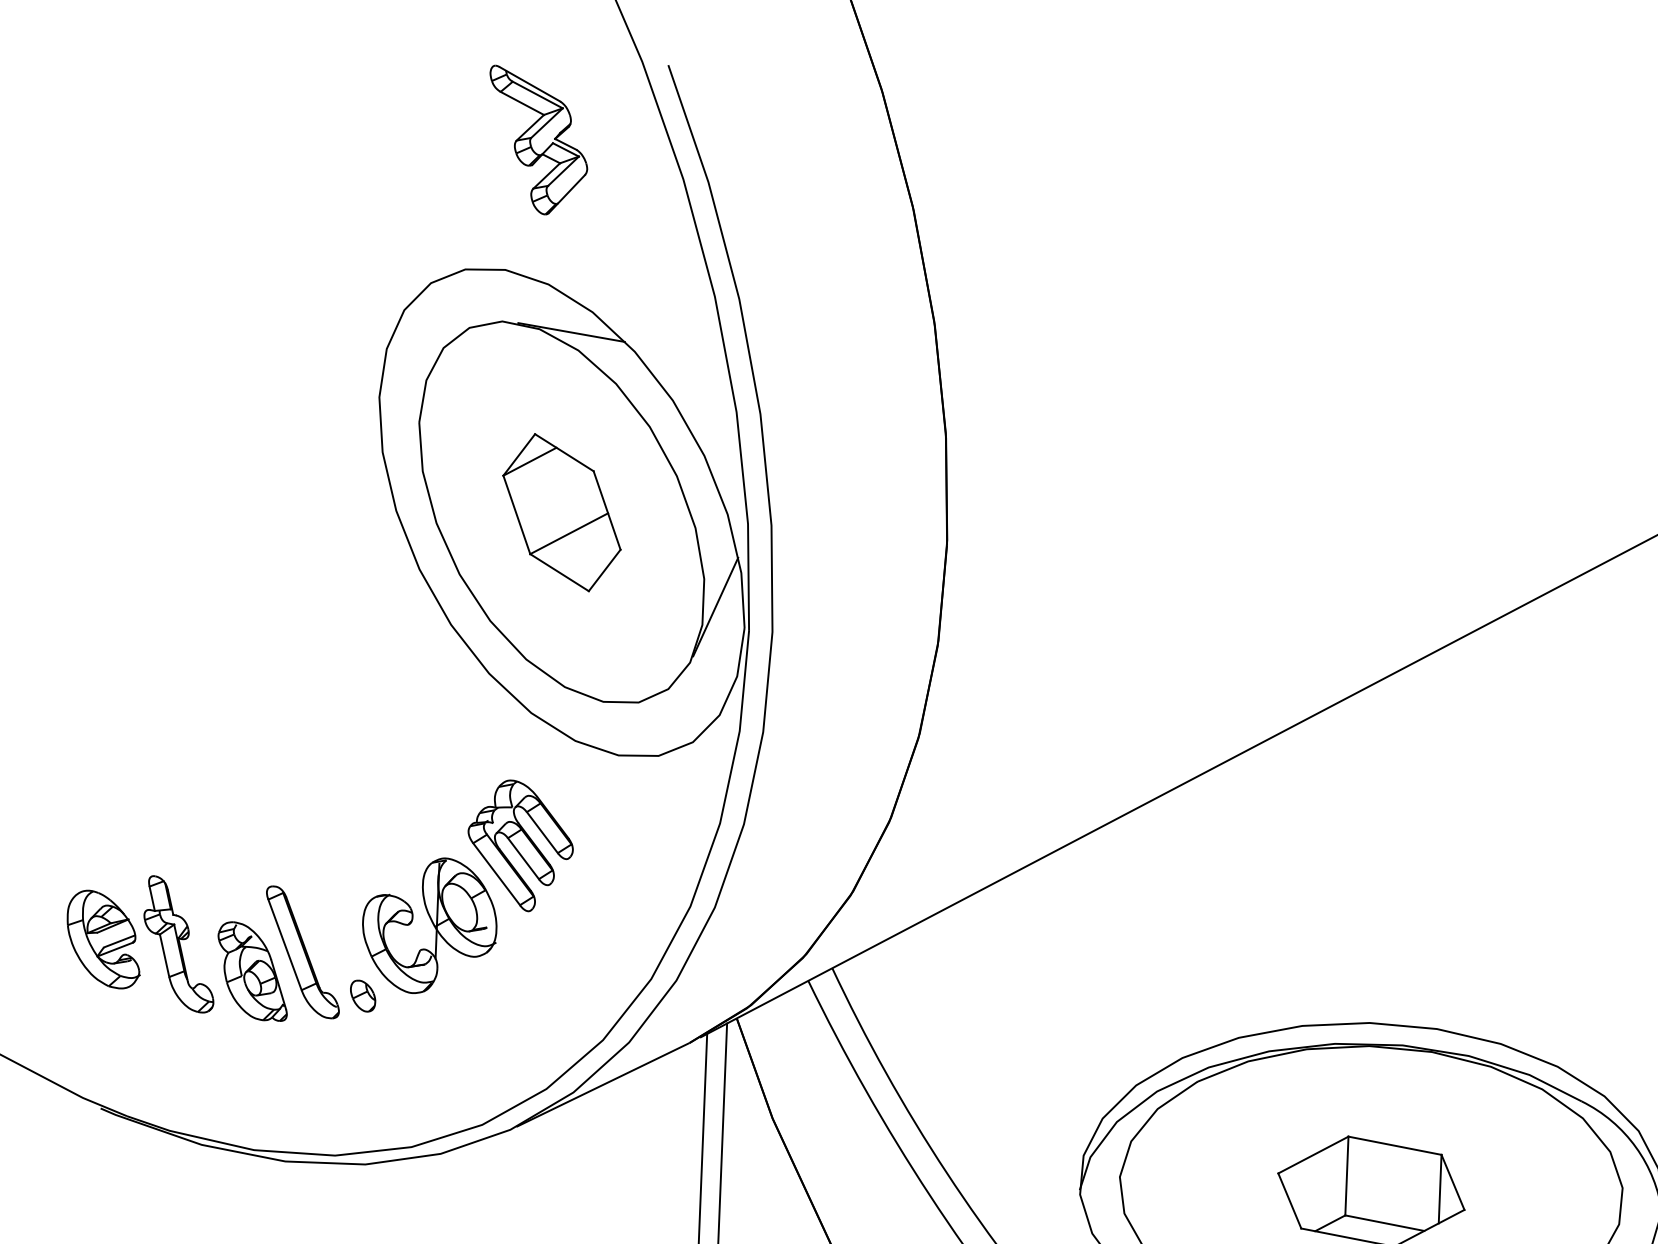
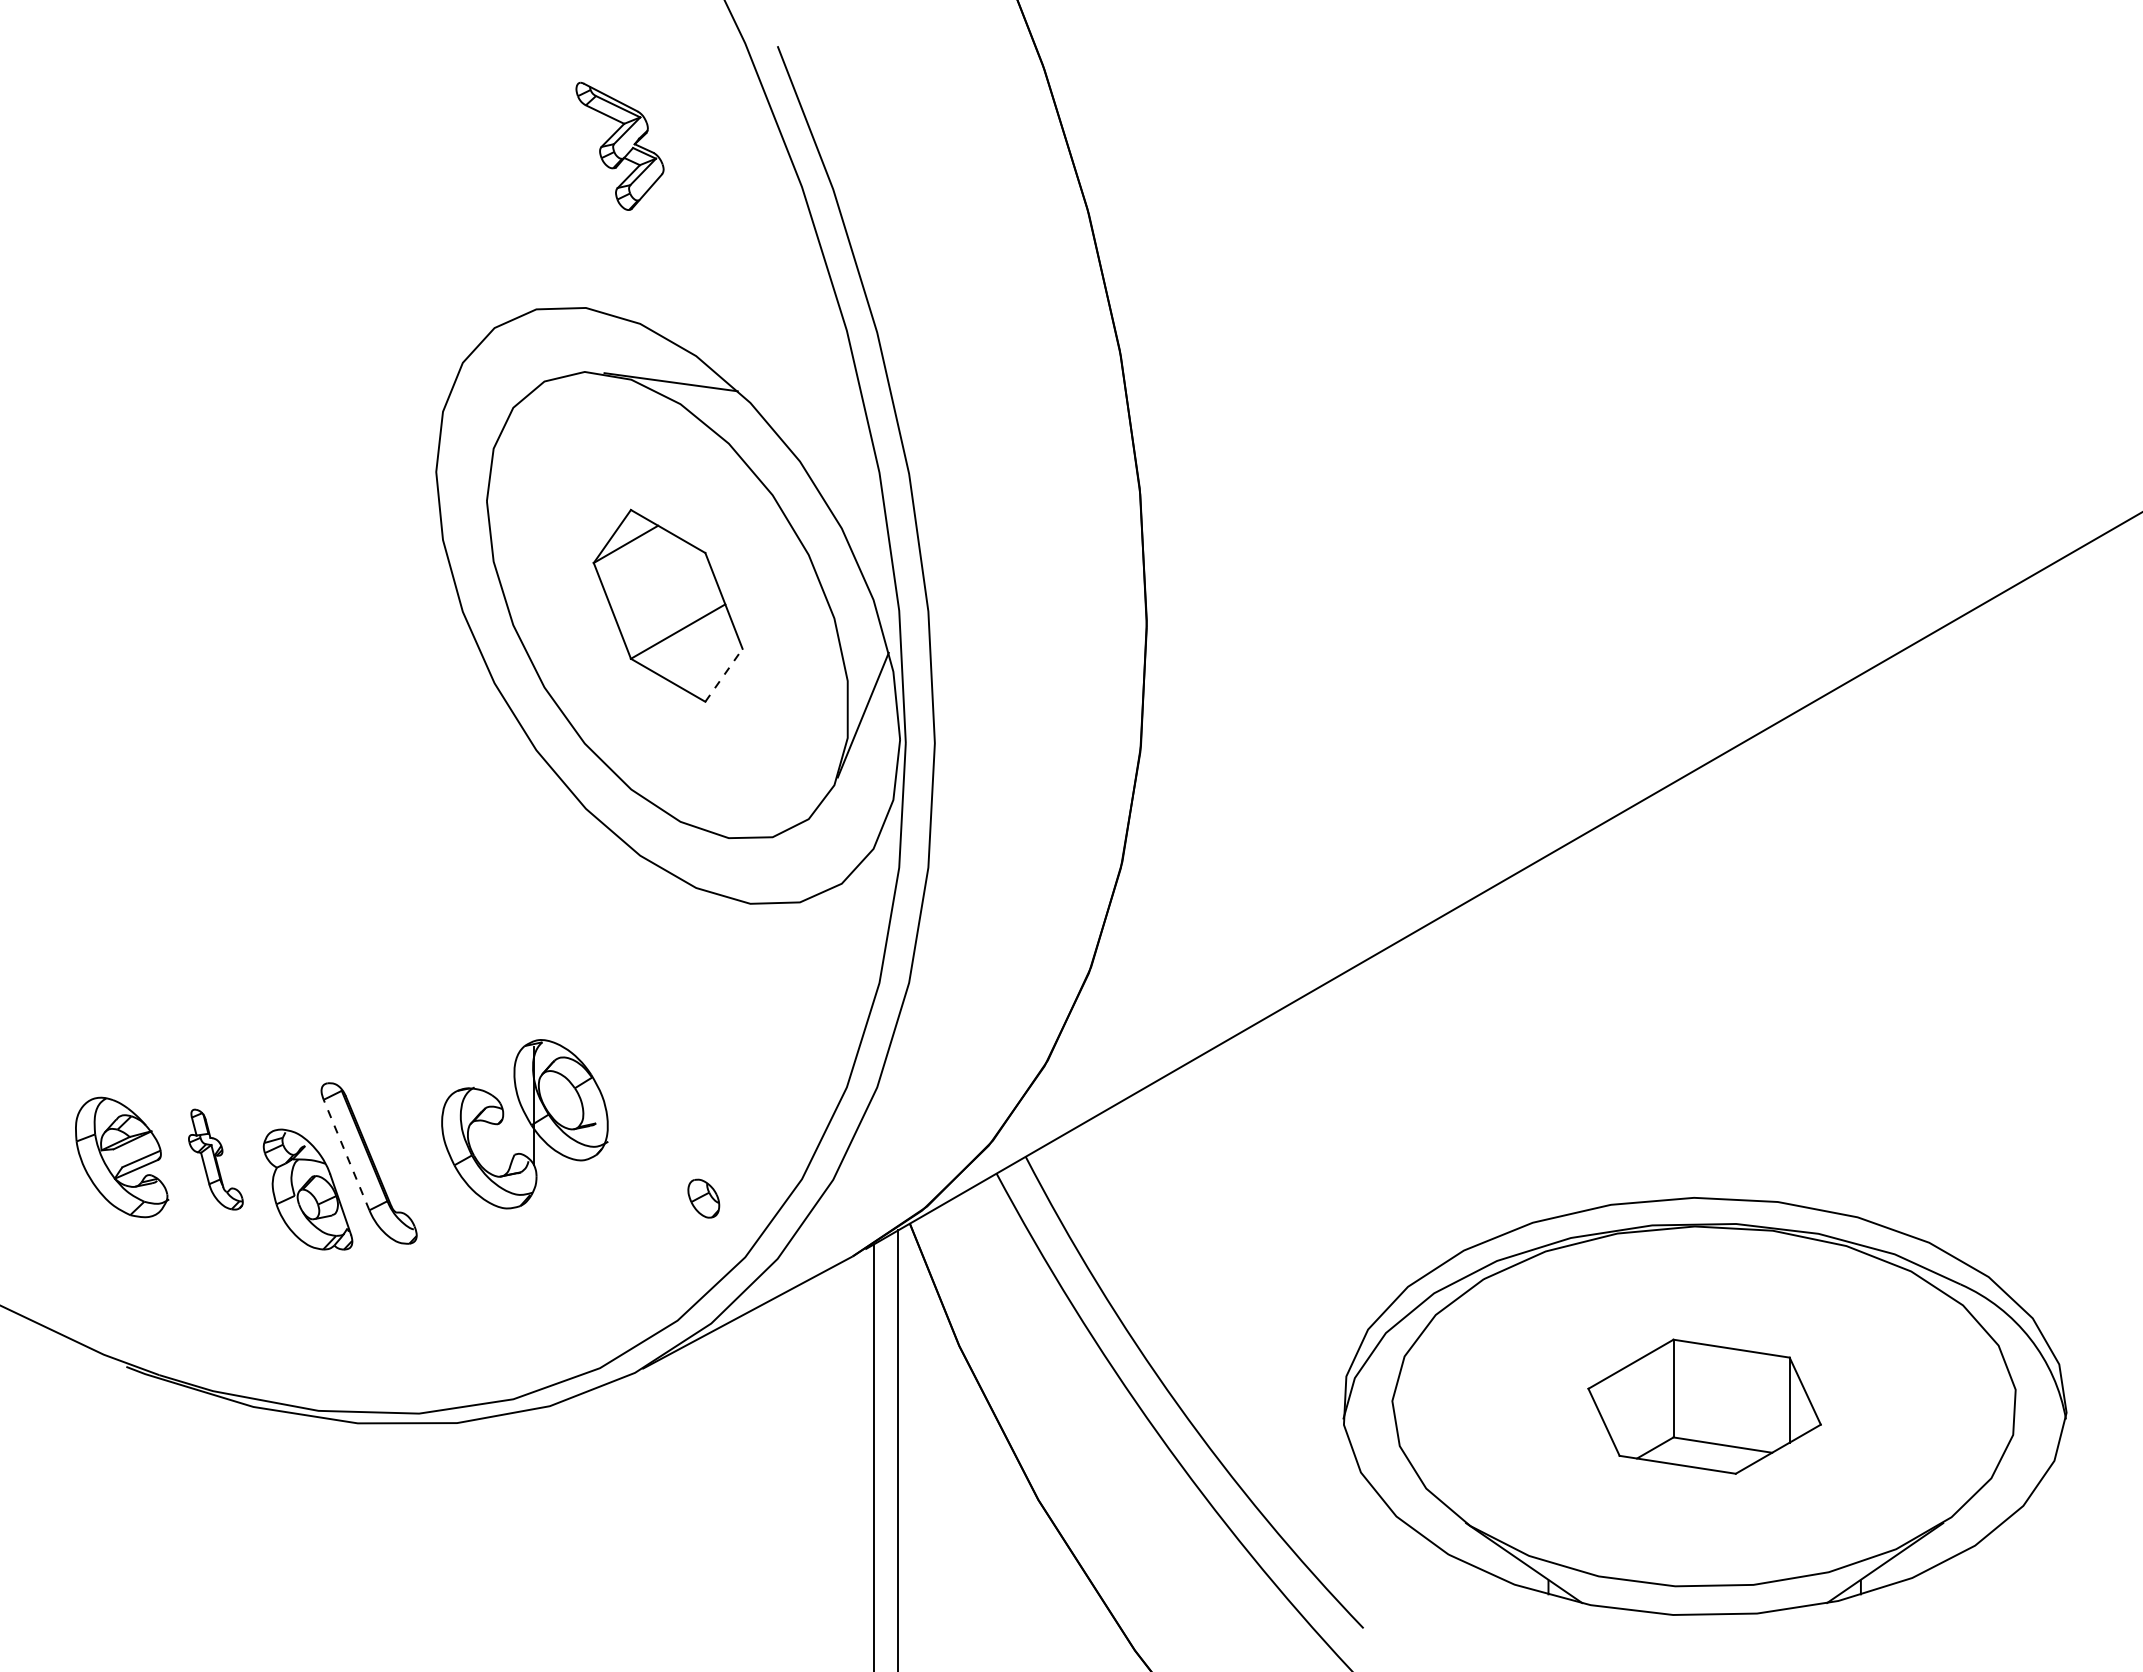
part: (537, 140) -> (619, 146), size x0.7
line: (605, 569) -> (724, 674), solid -> dashed
part: (520, 845) -> (633, 1020), removed
part: (179, 944) -> (215, 1159), size x0.6
line: (284, 945) -> (346, 1155), solid -> dashed
part: (362, 995) -> (703, 1198), moved

